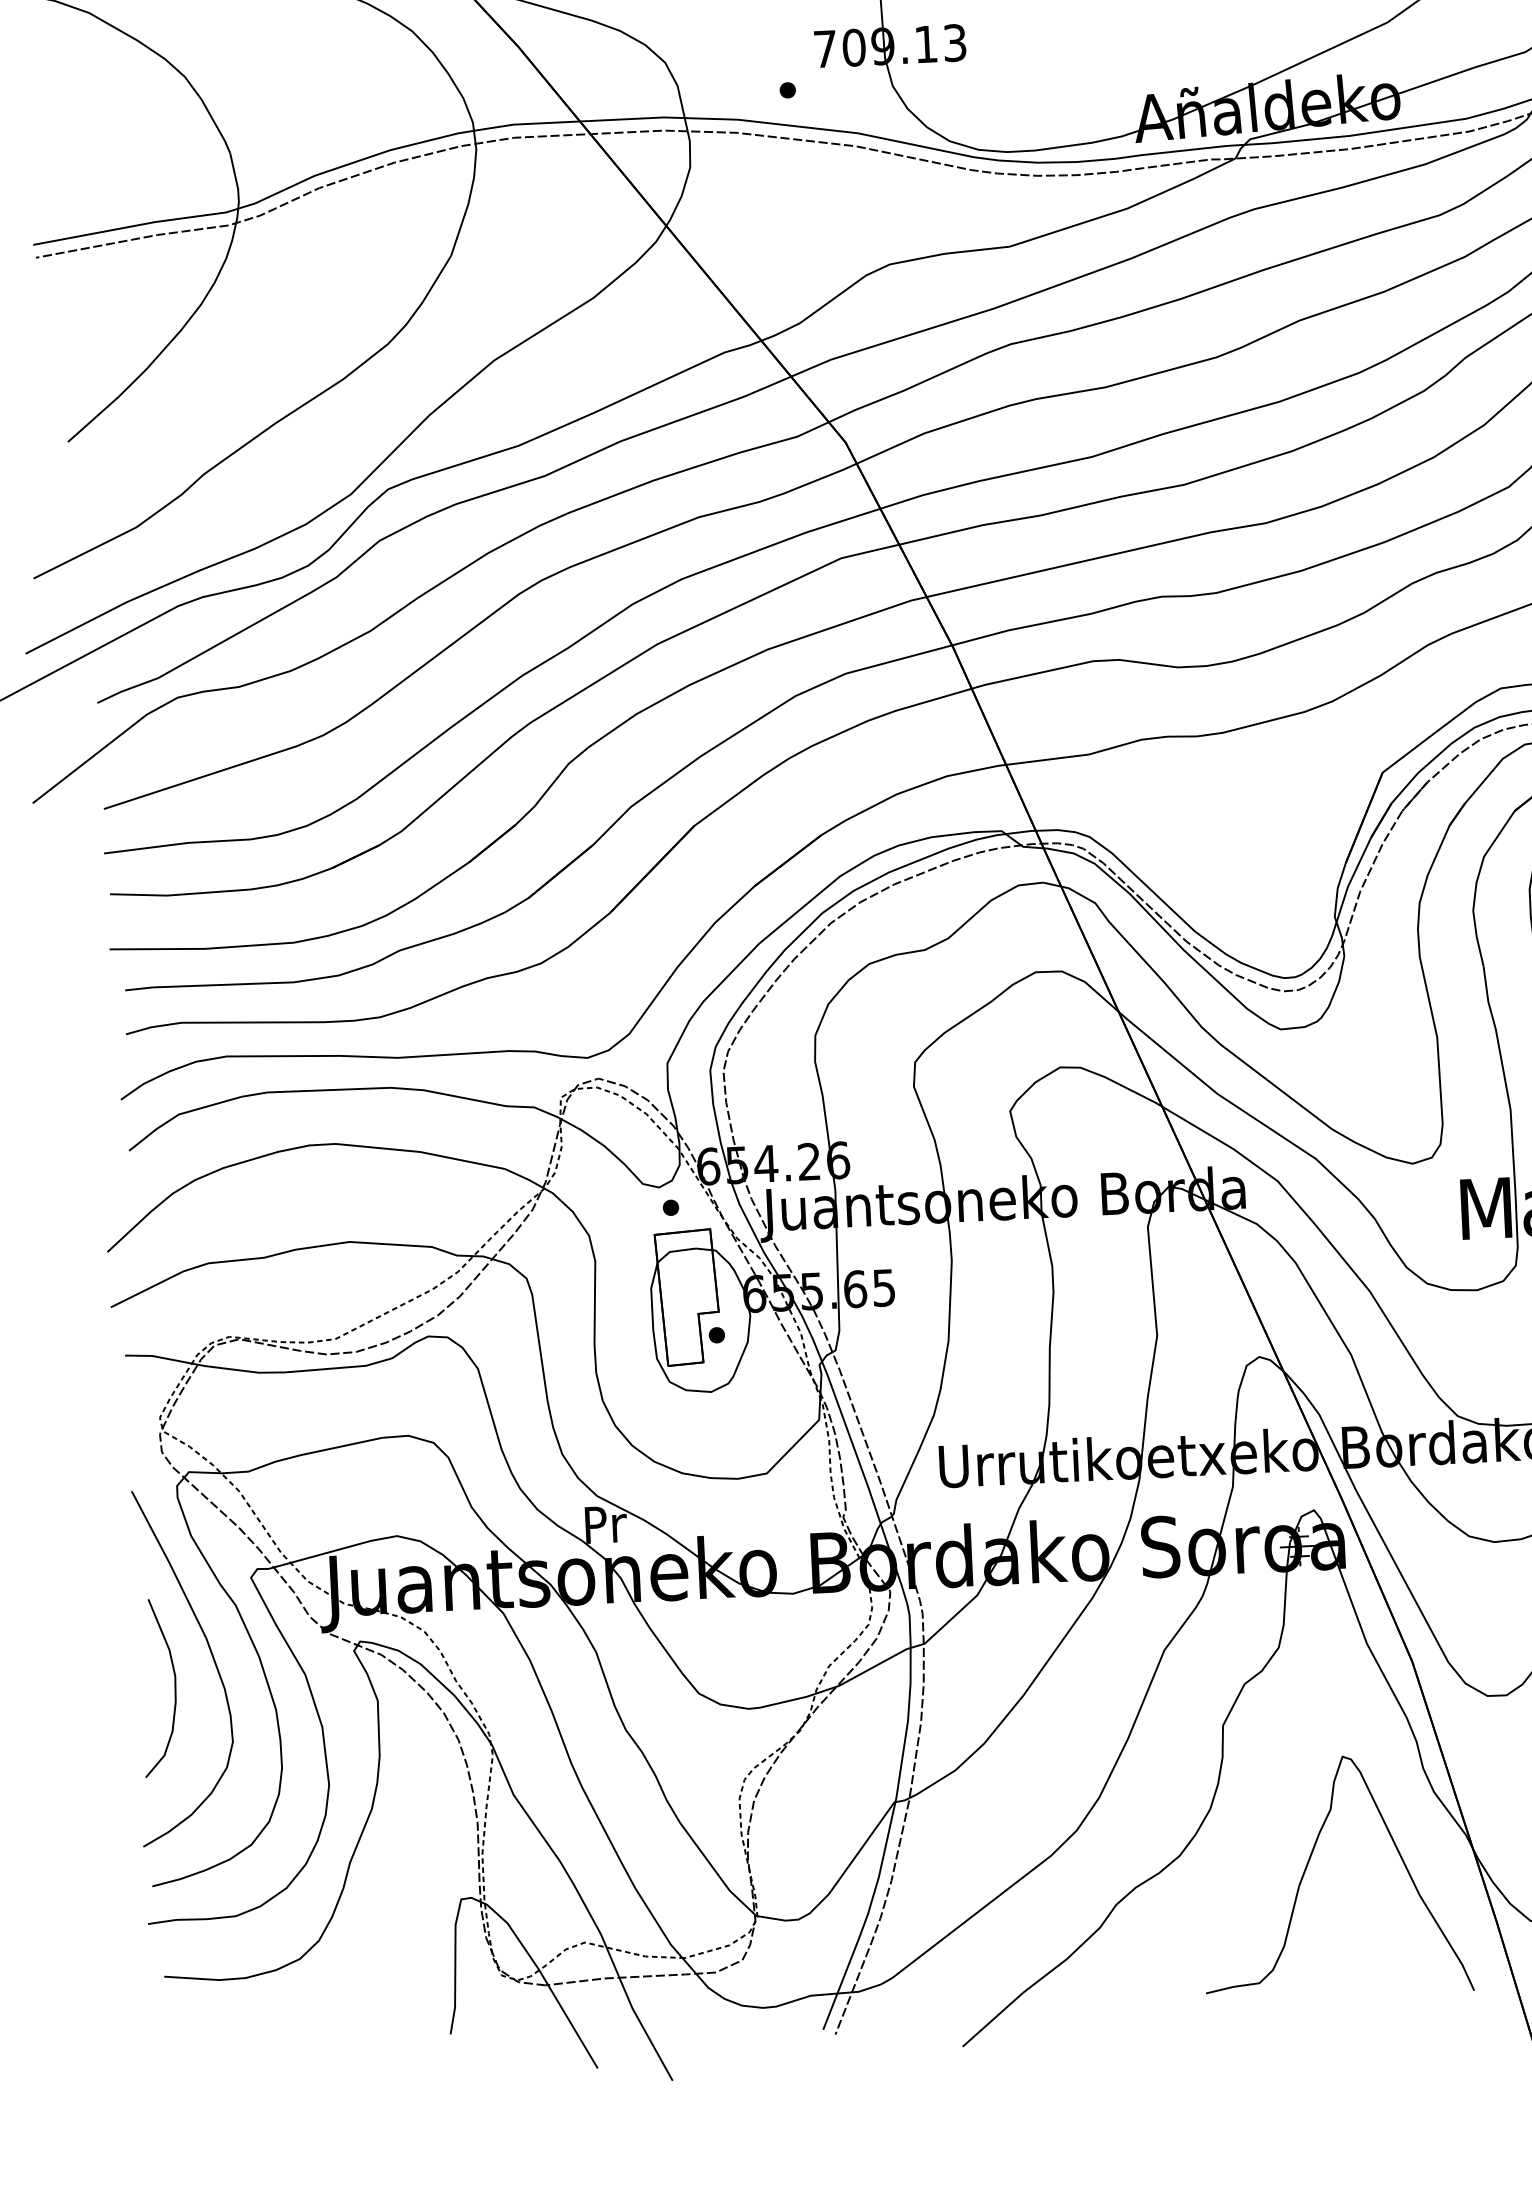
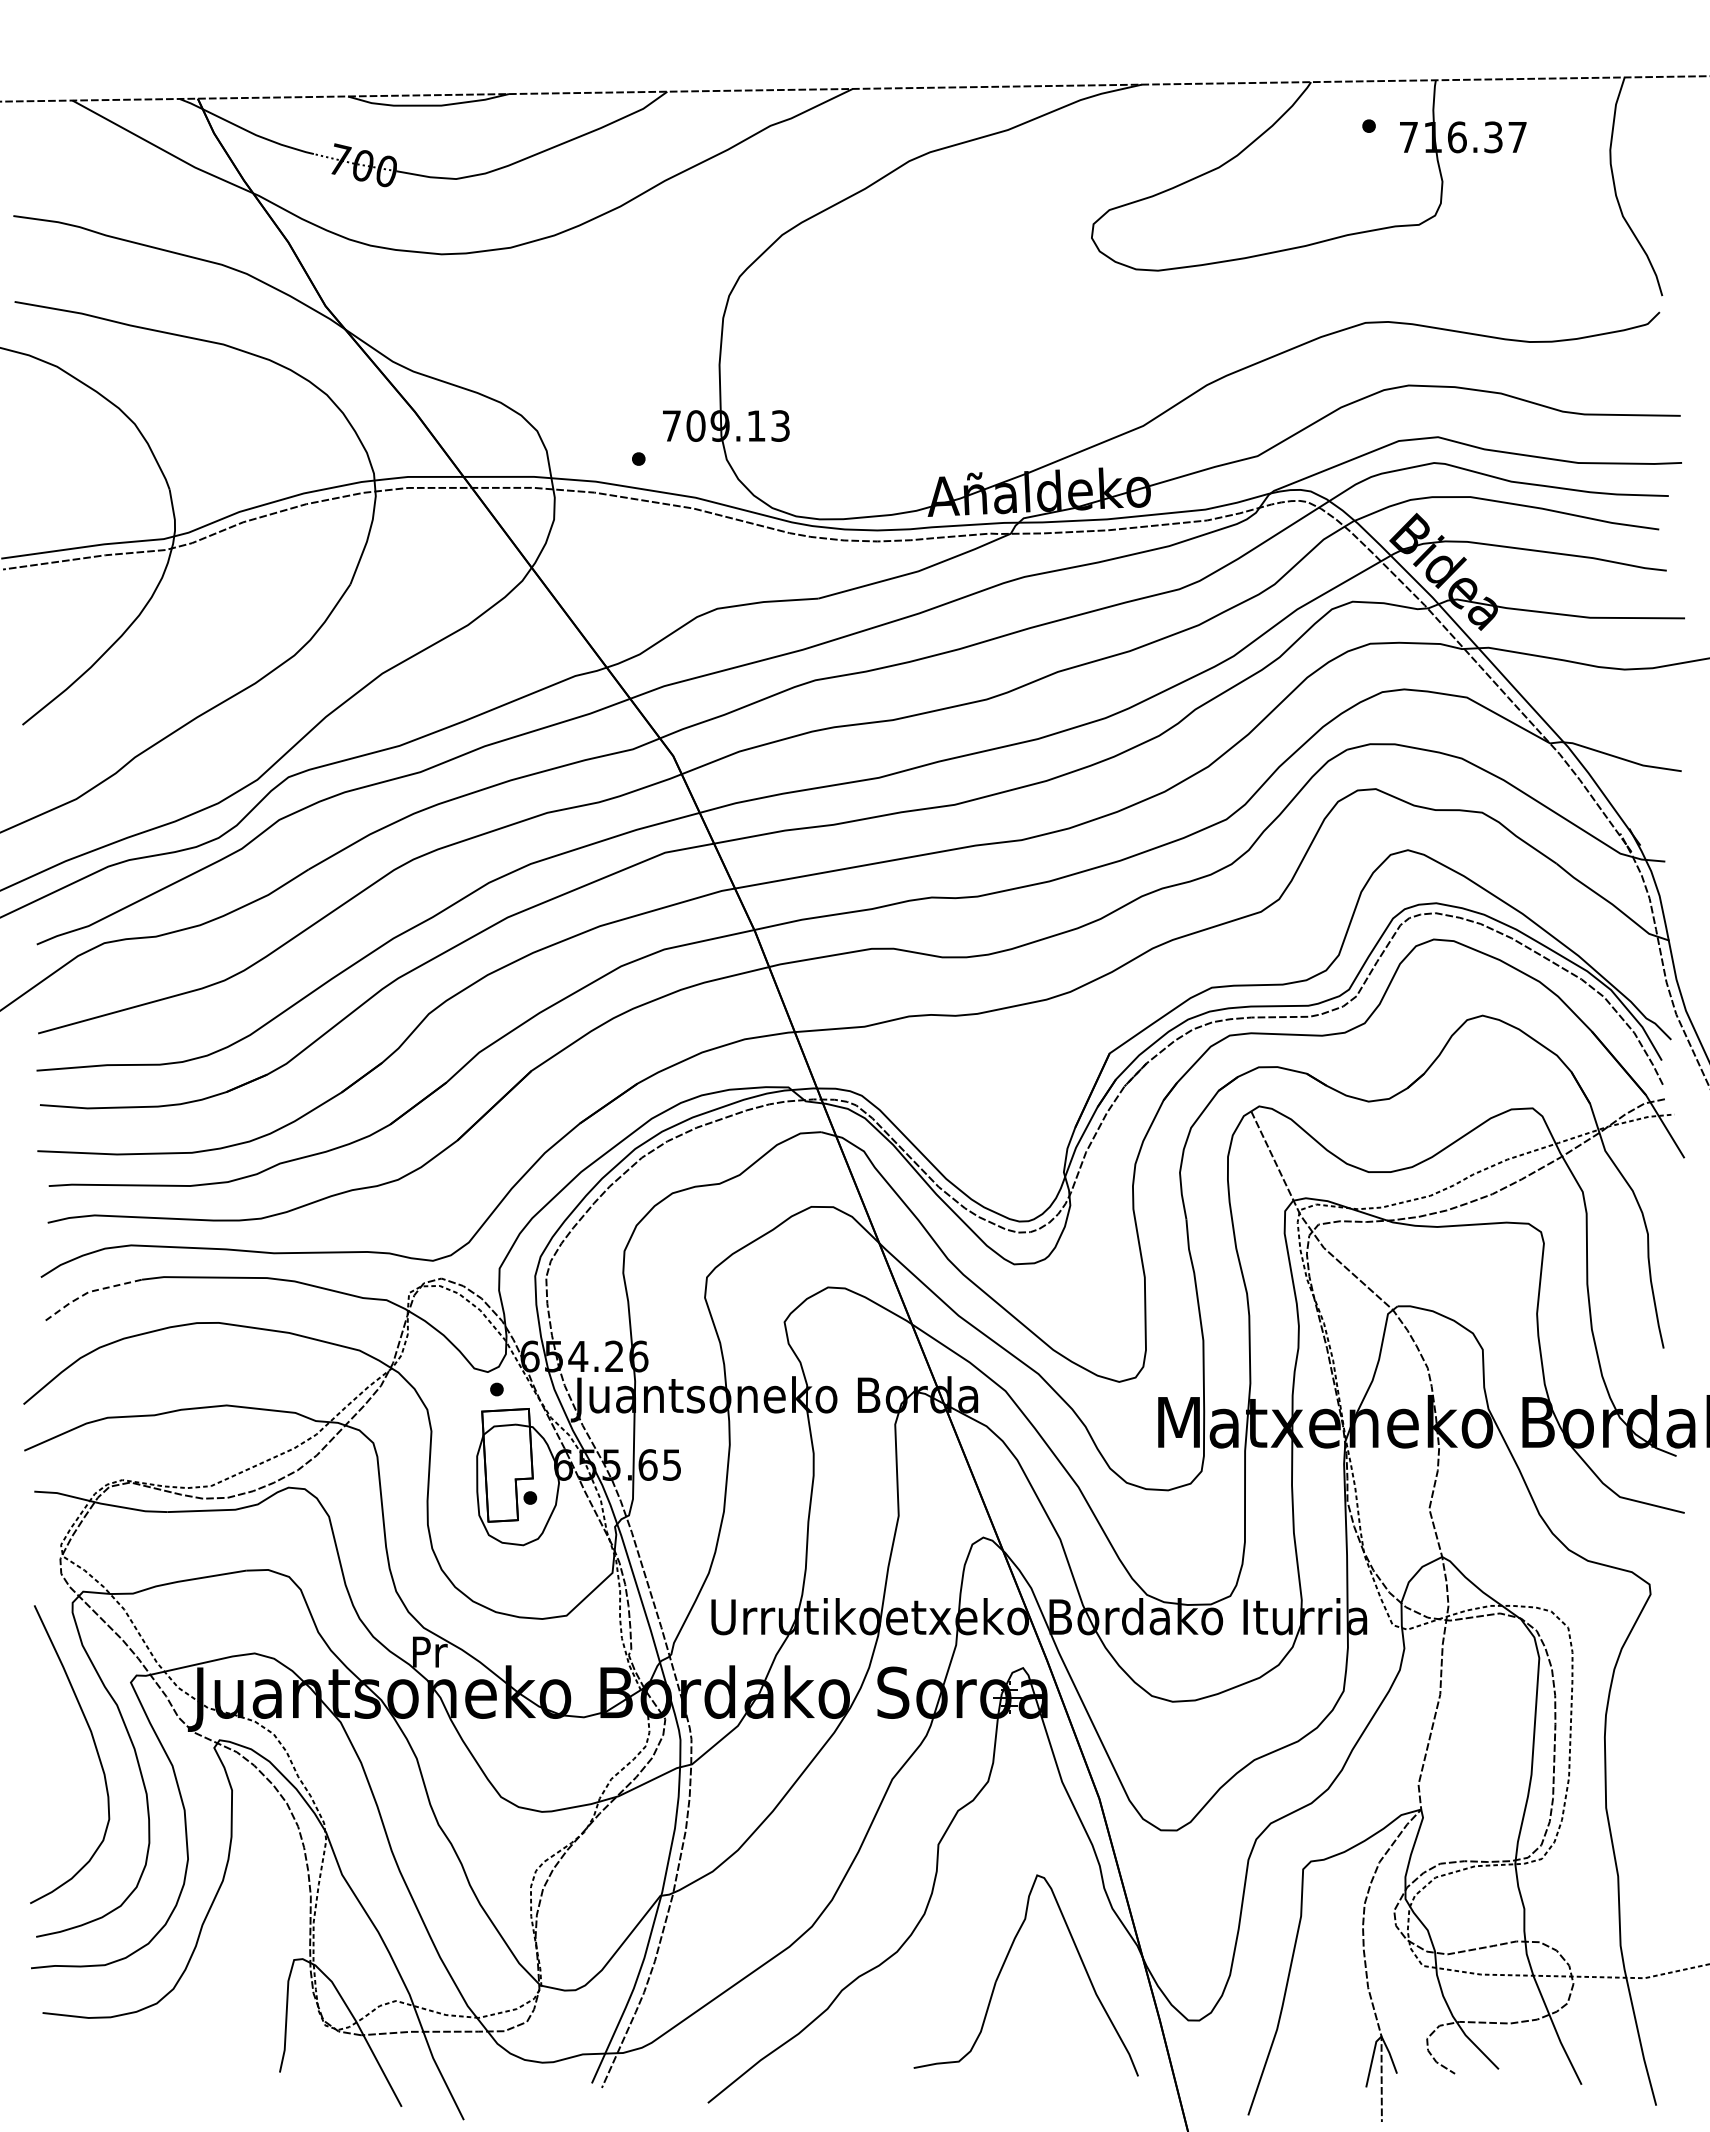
line: (178, 1115) -> (88, 1292), solid -> dashed
curve: (174, 1687) -> (62, 1771), removed

